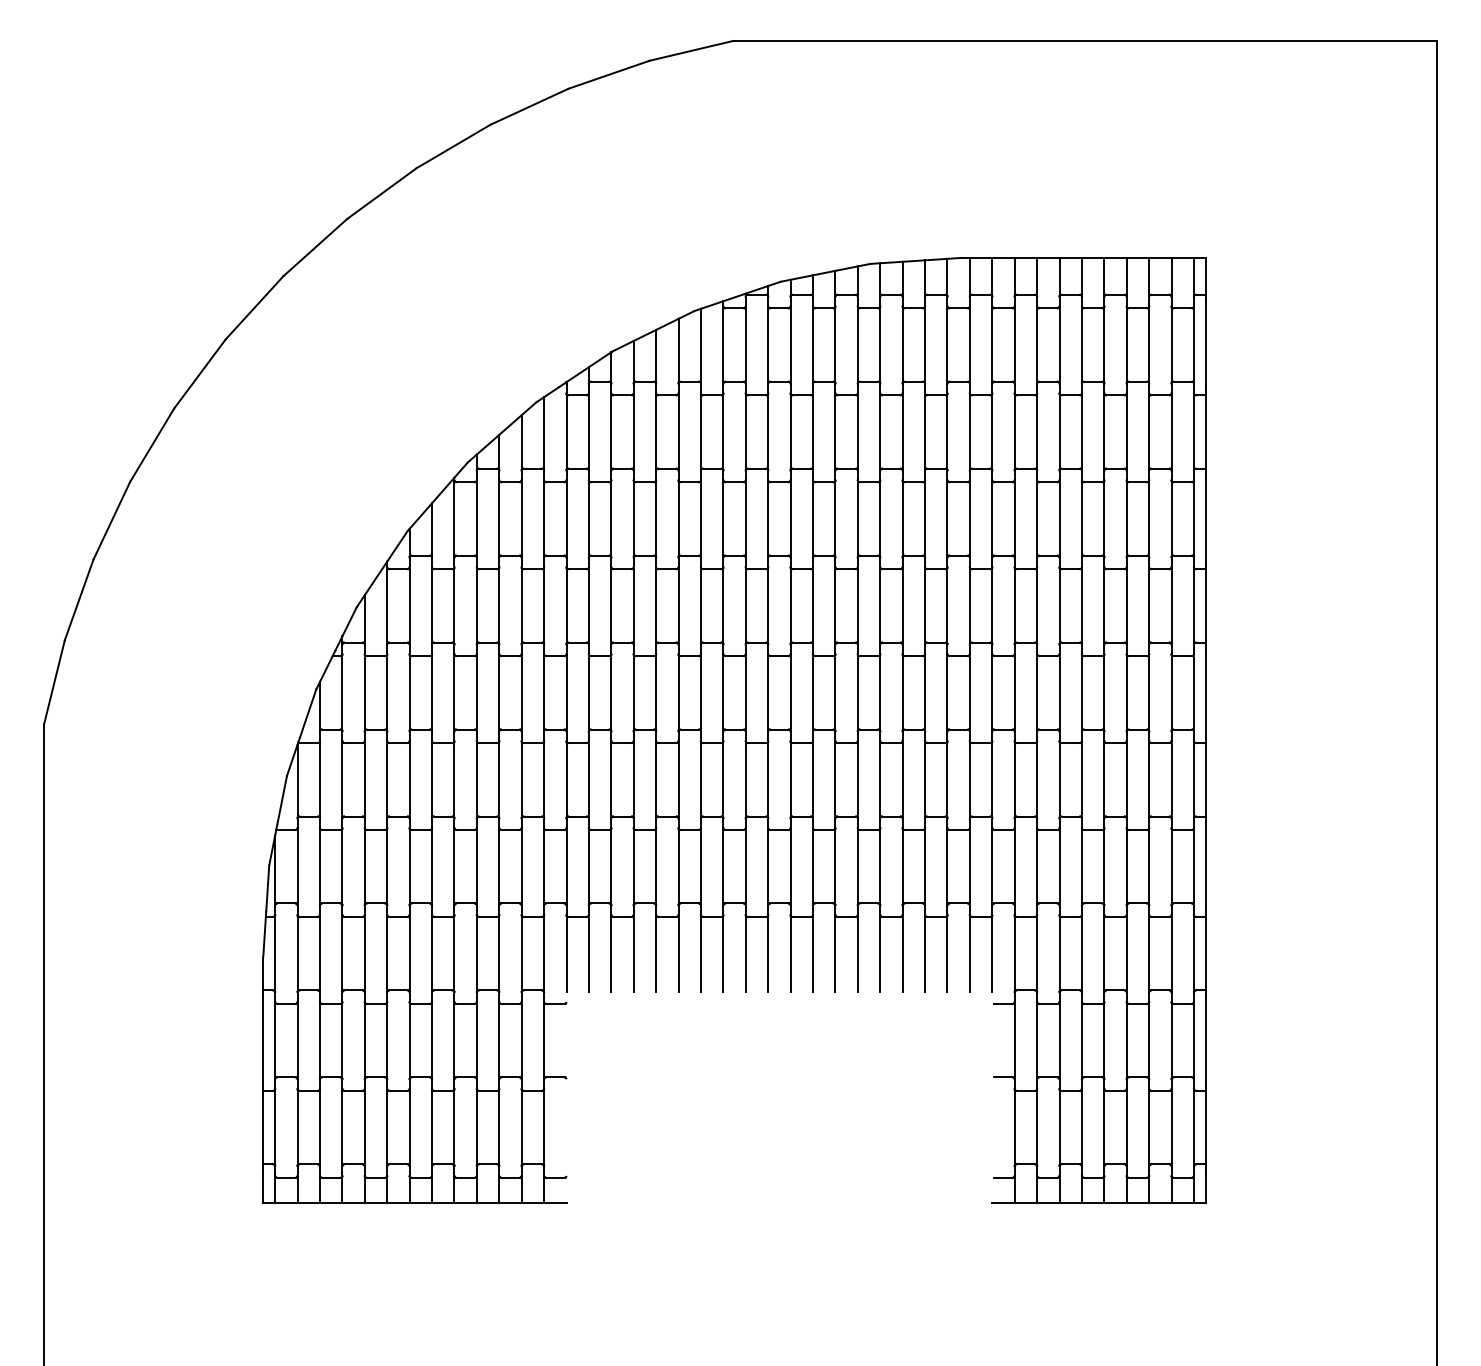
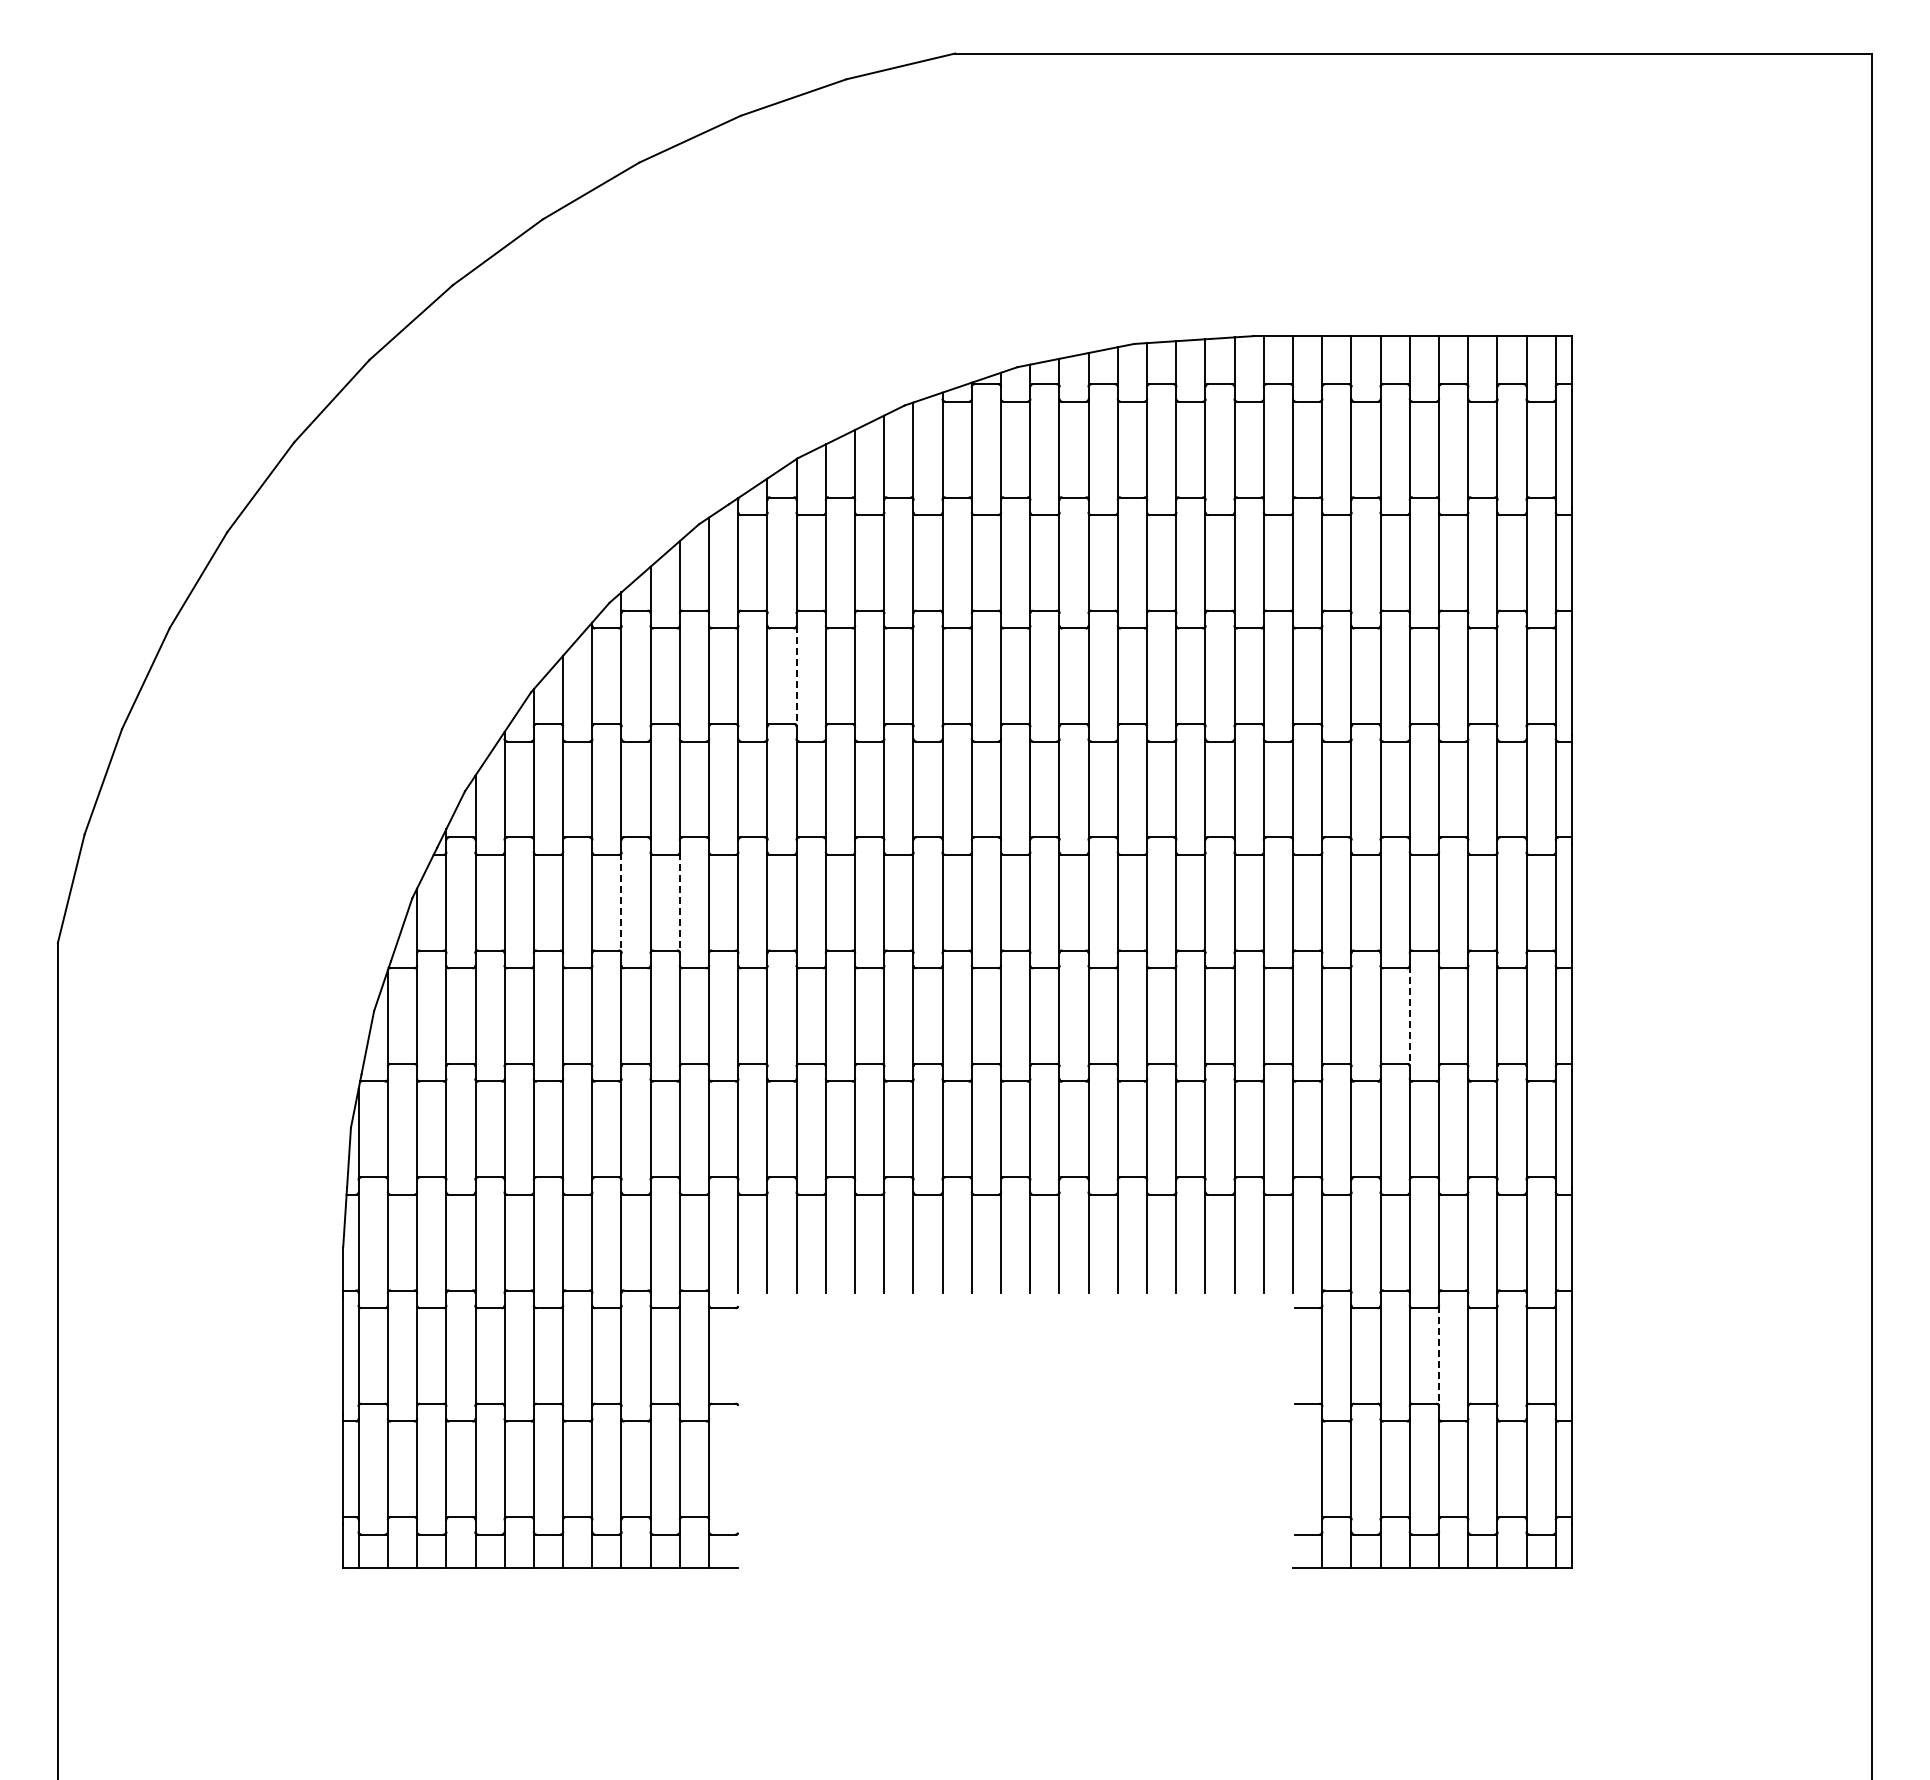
line: (611, 519) -> (796, 676), solid -> dashed
line: (476, 693) -> (621, 903), solid -> dashed
line: (521, 693) -> (679, 903), solid -> dashed
line: (1081, 780) -> (1409, 1016), solid -> dashed
line: (1104, 1041) -> (1439, 1356), solid -> dashed

